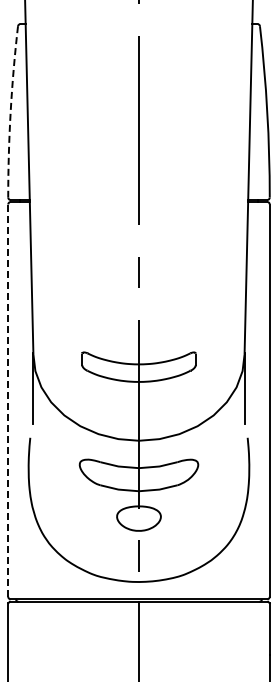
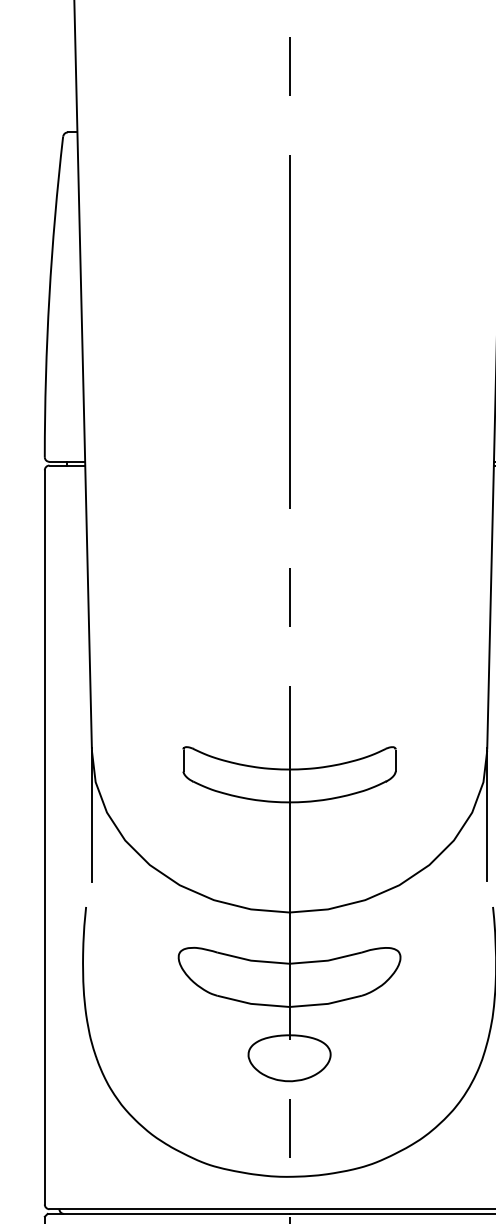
arc: (10, 111) -> (49, 296), dashed -> solid
line: (8, 400) -> (45, 837), dashed -> solid

